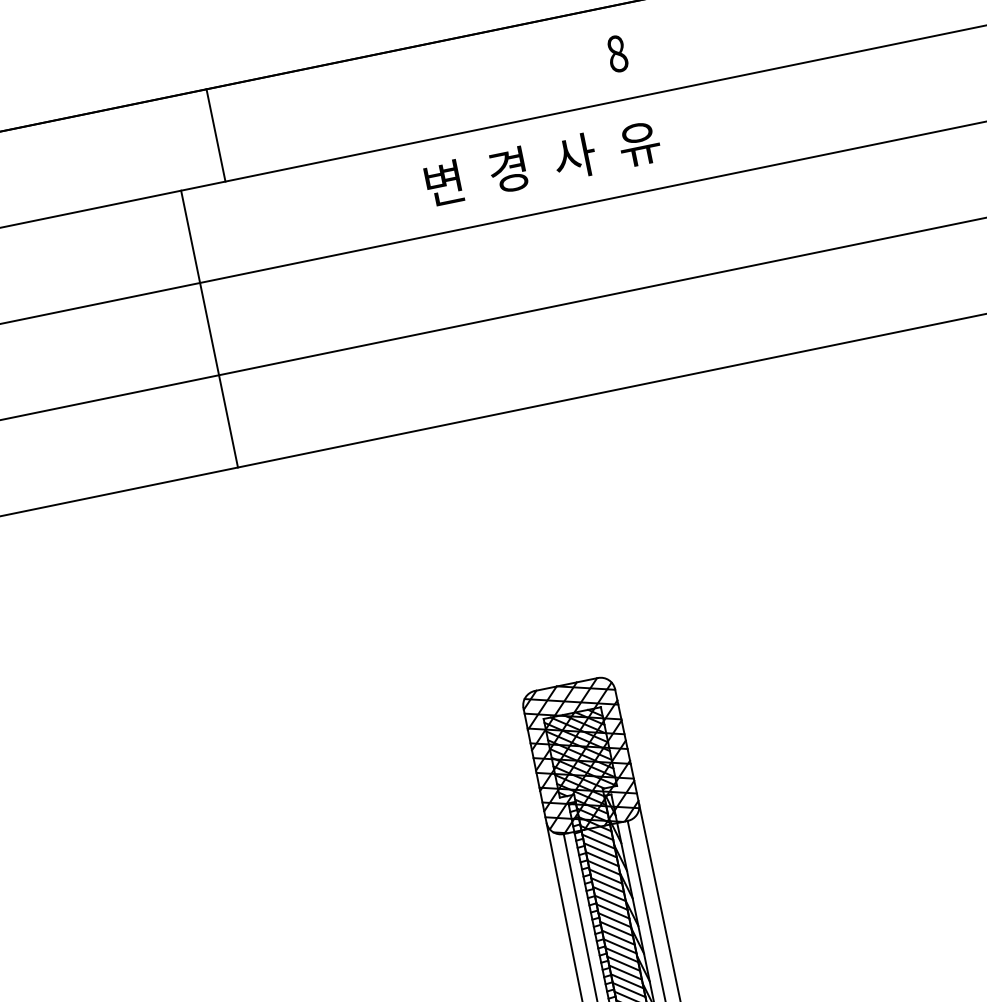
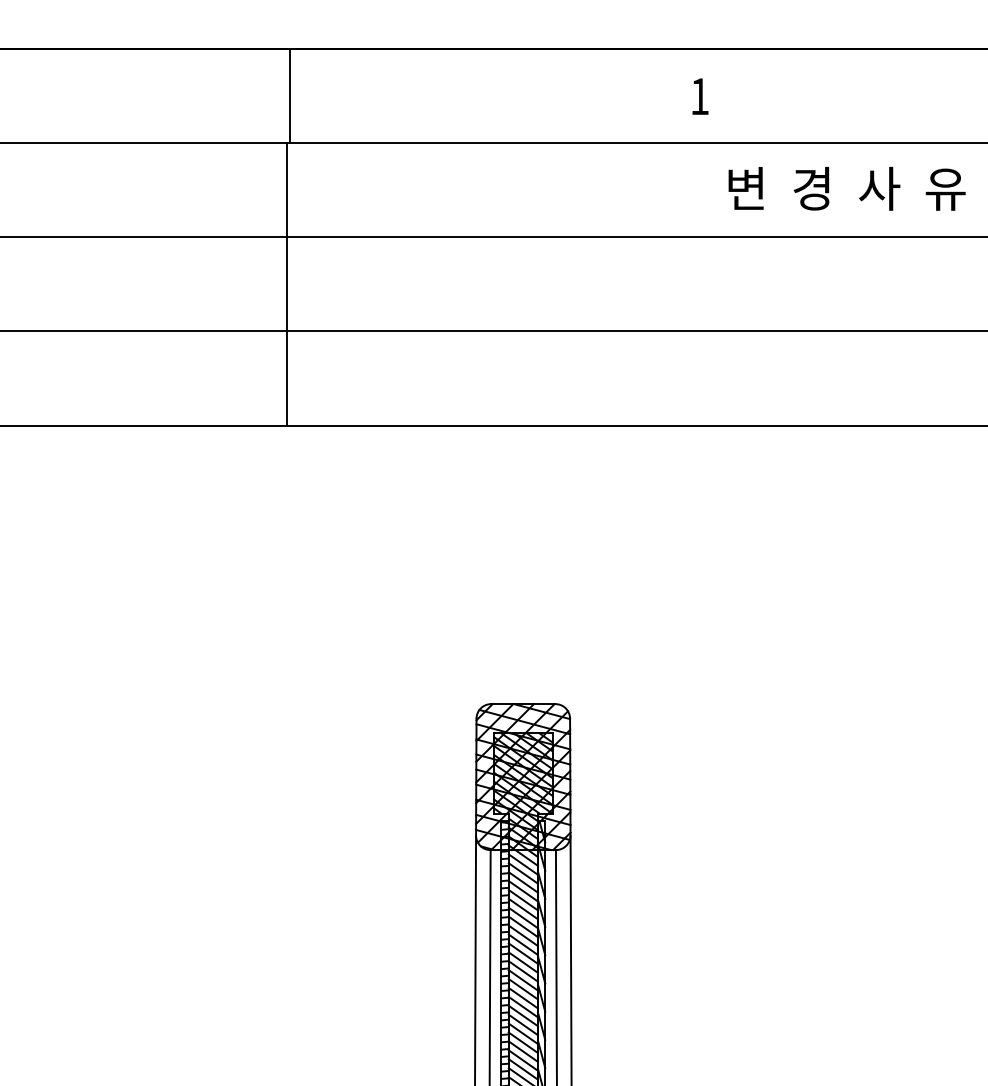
text: (617, 53) -> (700, 96), 8 -> 1
text: (542, 163) -> (846, 188), moved
line: (209, 328) -> (287, 283), moved

